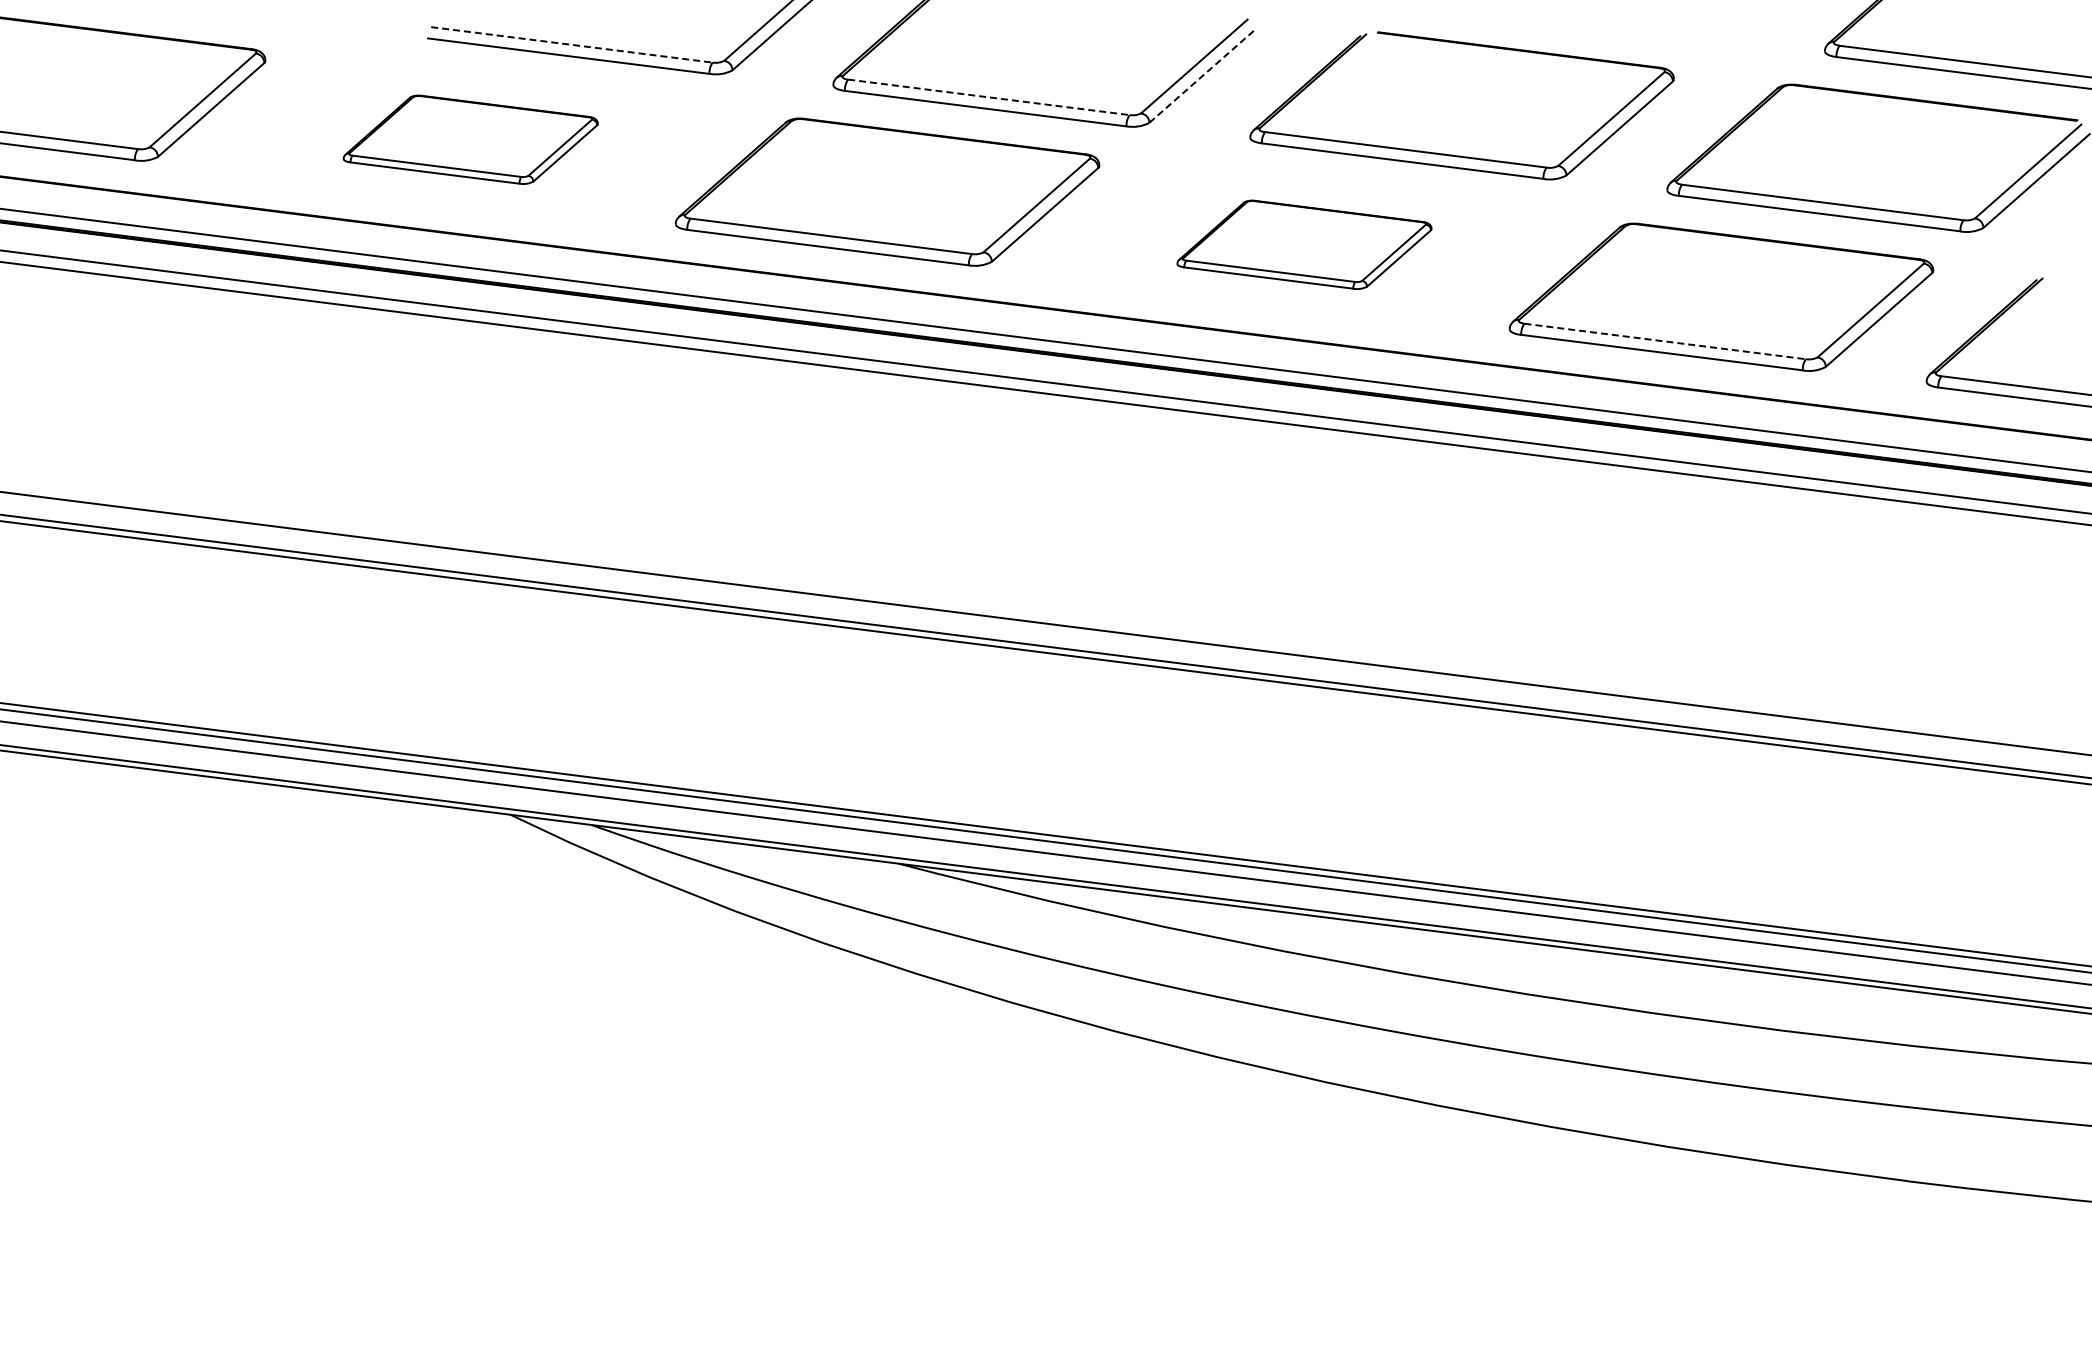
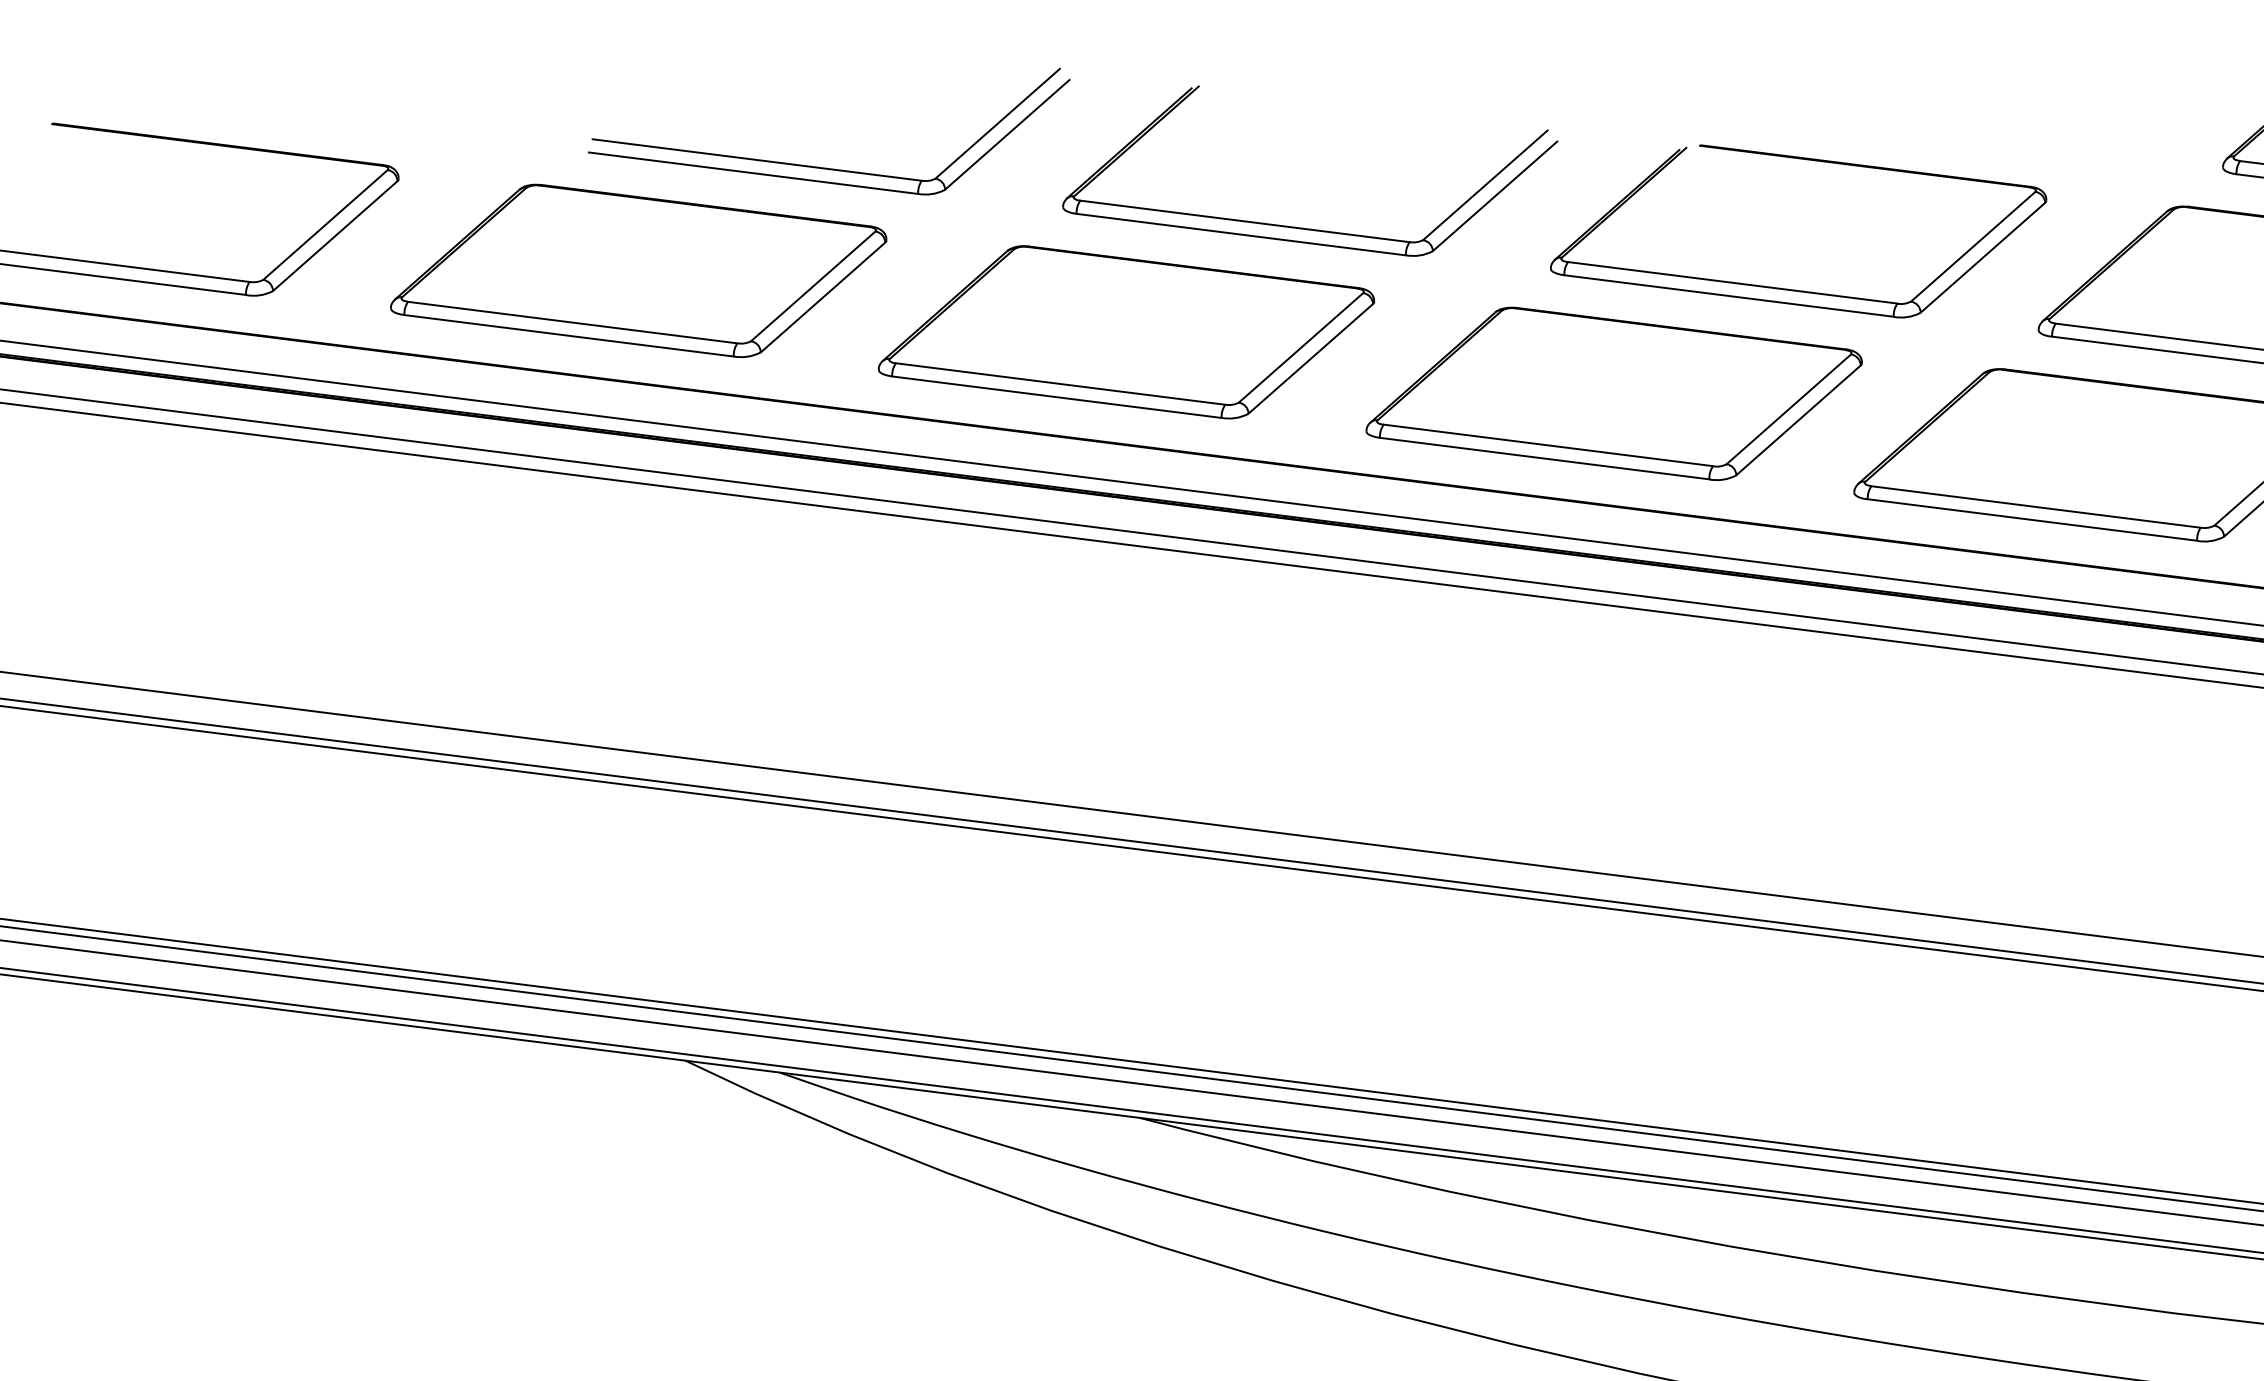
line: (571, 44) -> (756, 159), dashed -> solid
line: (1202, 75) -> (1494, 195), dashed -> solid
line: (988, 97) -> (1244, 221), dashed -> solid
part: (470, 139) -> (638, 270), size x1.67
part: (1304, 244) -> (1614, 393), size x1.67
line: (1665, 341) -> (2036, 507), dashed -> solid

